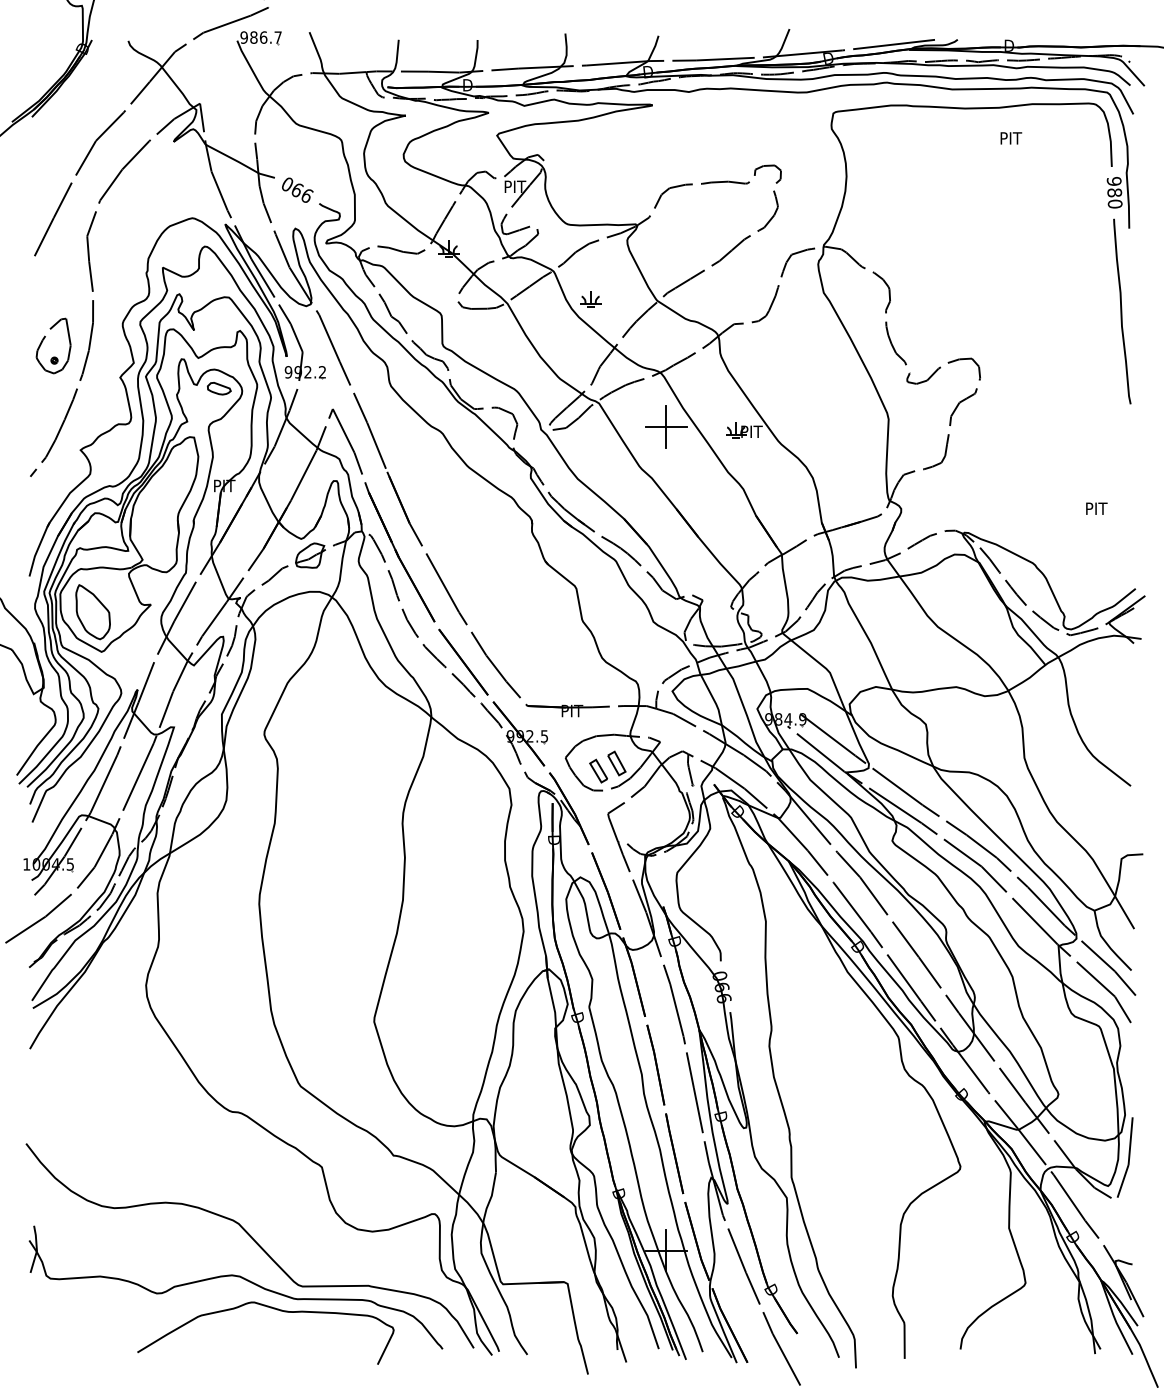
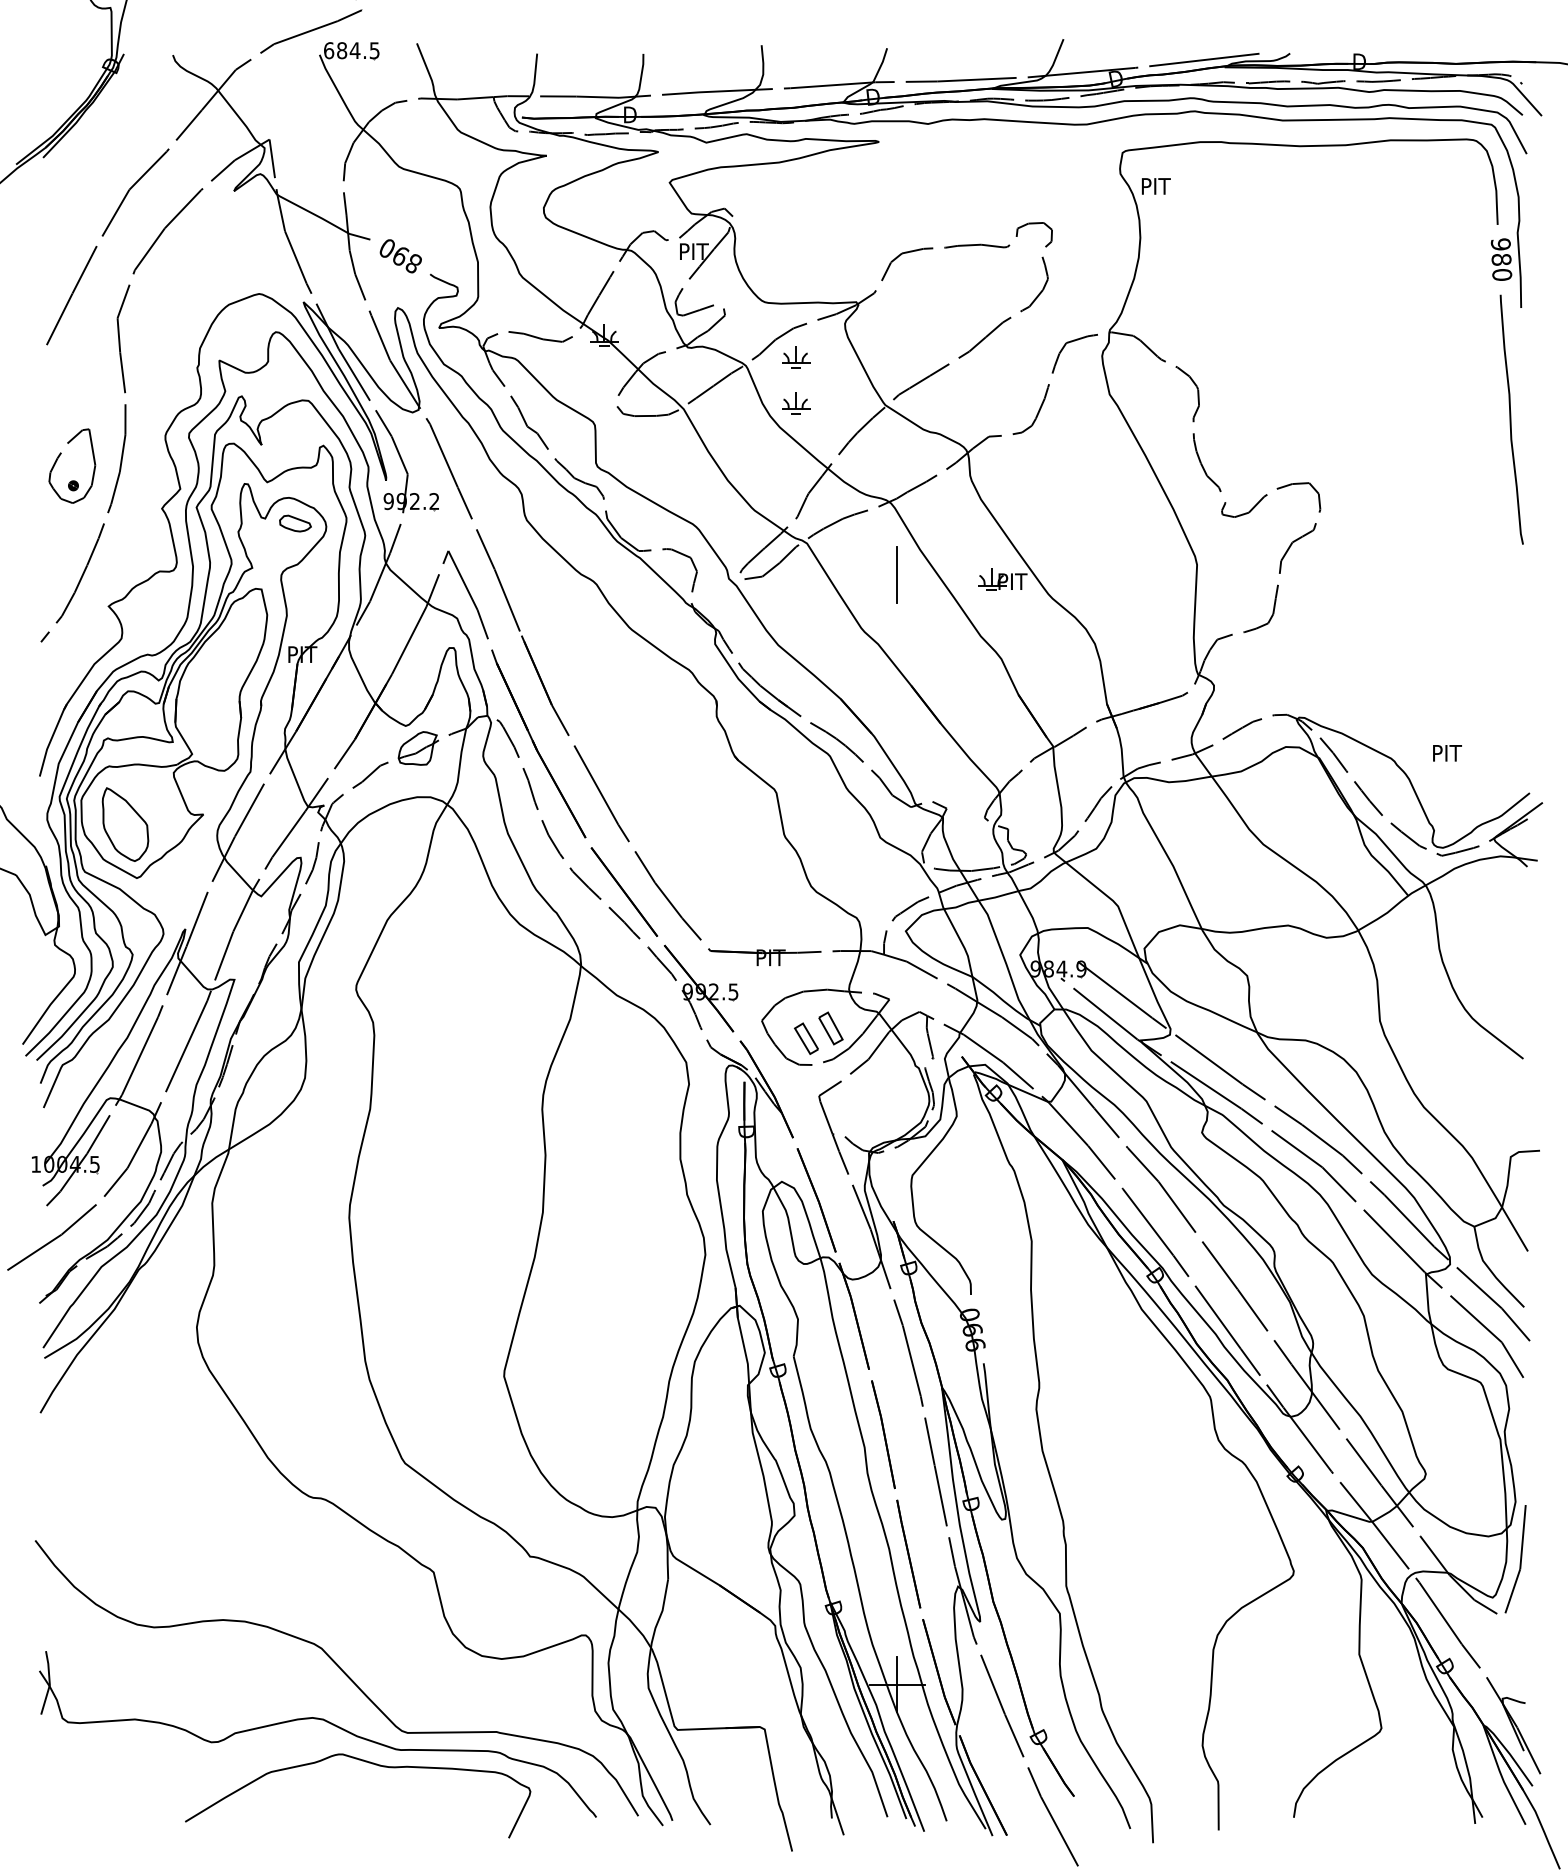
text: (260, 37) -> (351, 50), 986.7 -> 684.5
text: (1011, 138) -> (1156, 186), moved
text: (306, 195) -> (413, 263), 990 -> 890
part: (591, 265) -> (796, 357), added
line: (666, 427) -> (897, 575), removed
text: (1096, 508) -> (1447, 753), moved

